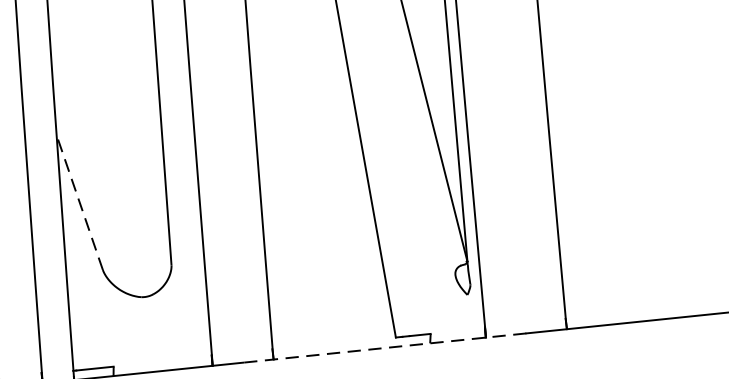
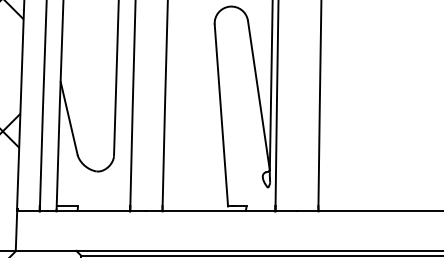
line: (80, 202) -> (69, 118), dashed -> solid
line: (384, 348) -> (221, 211), dashed -> solid

